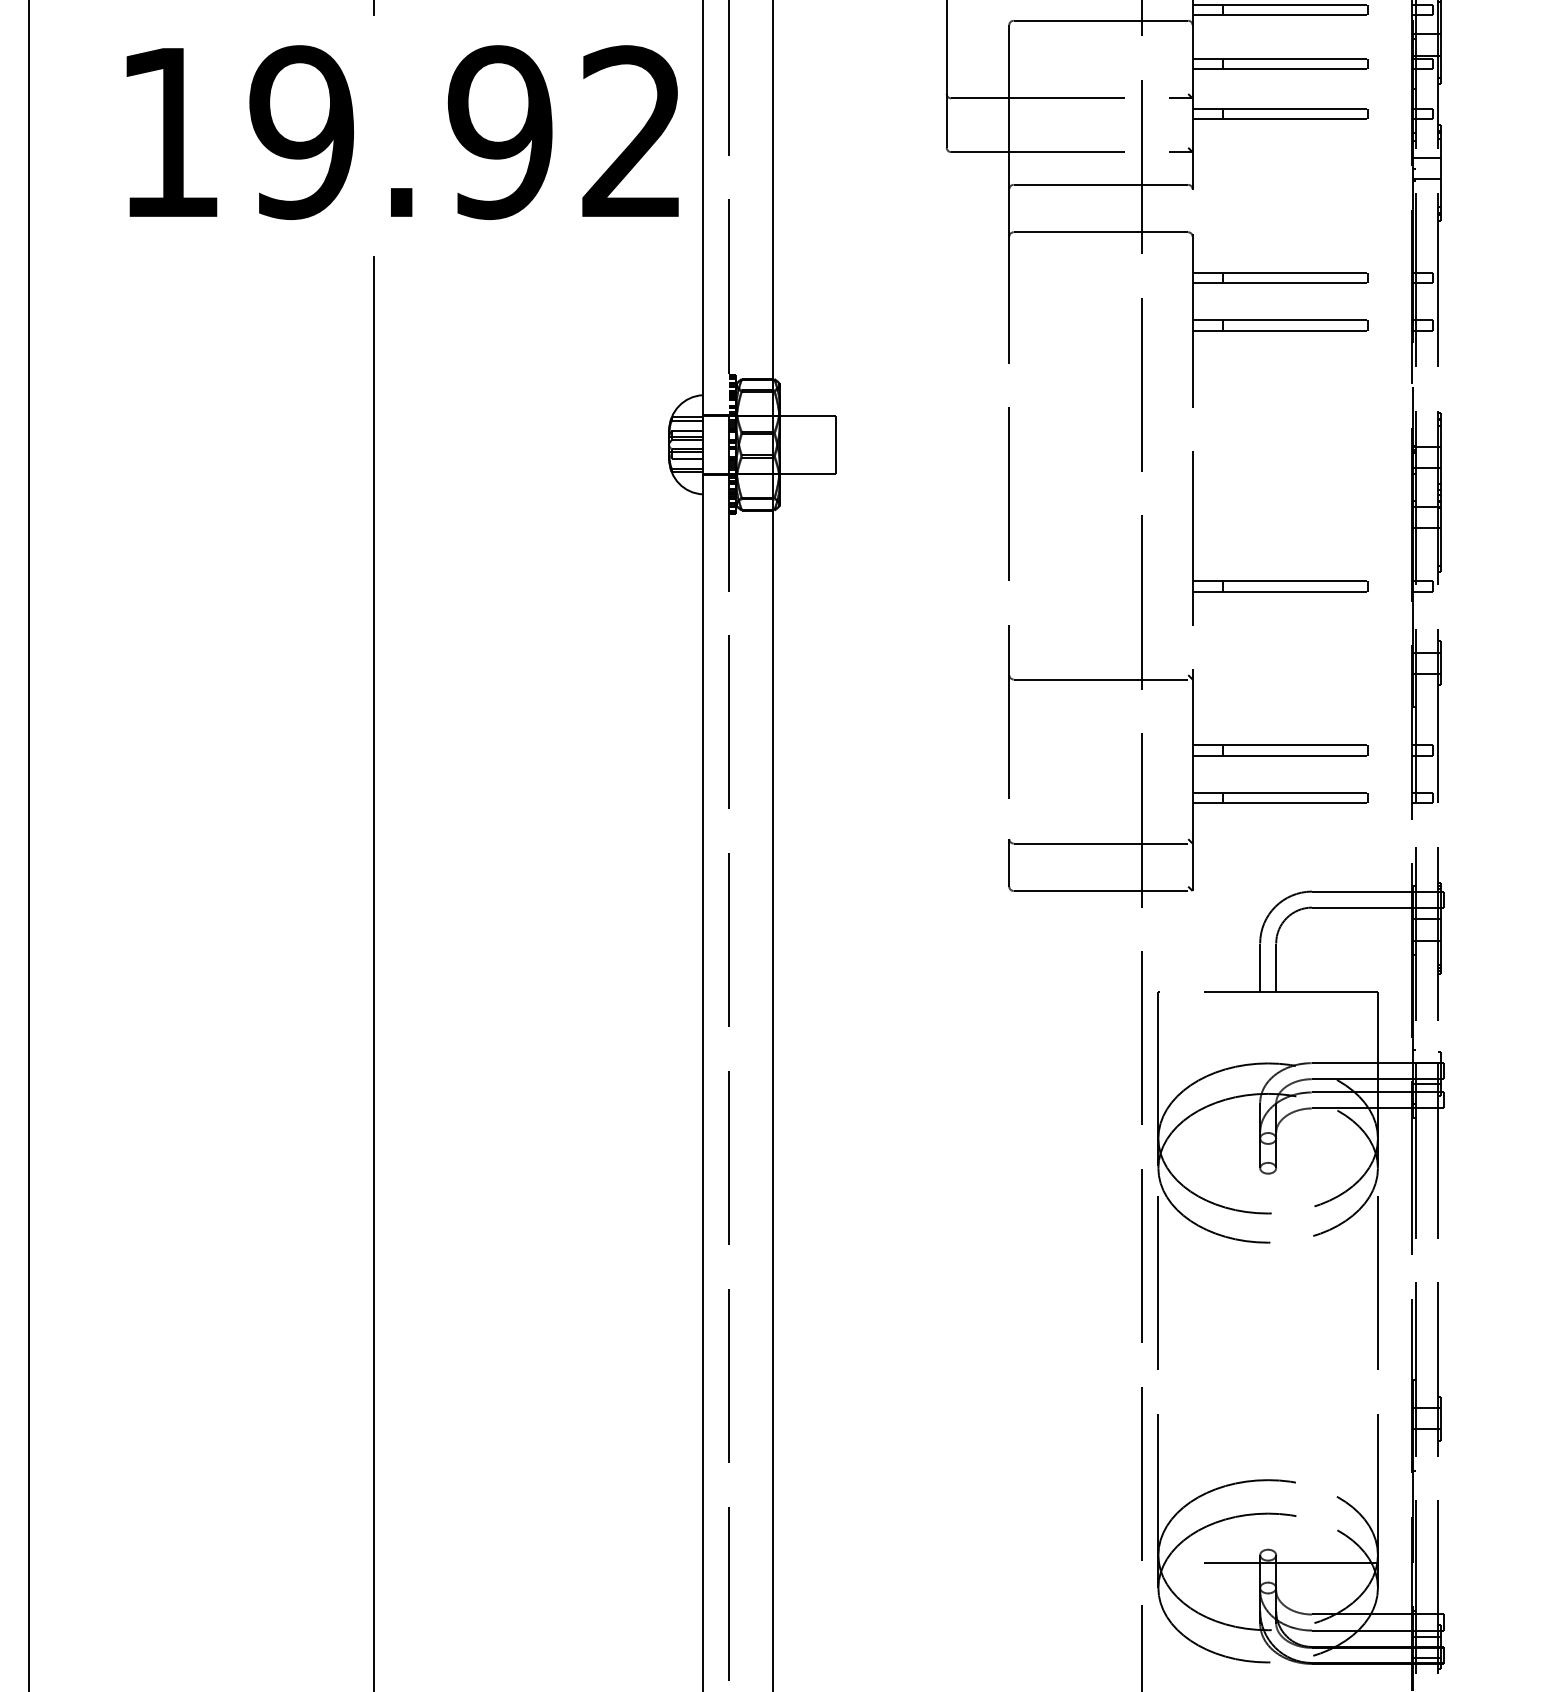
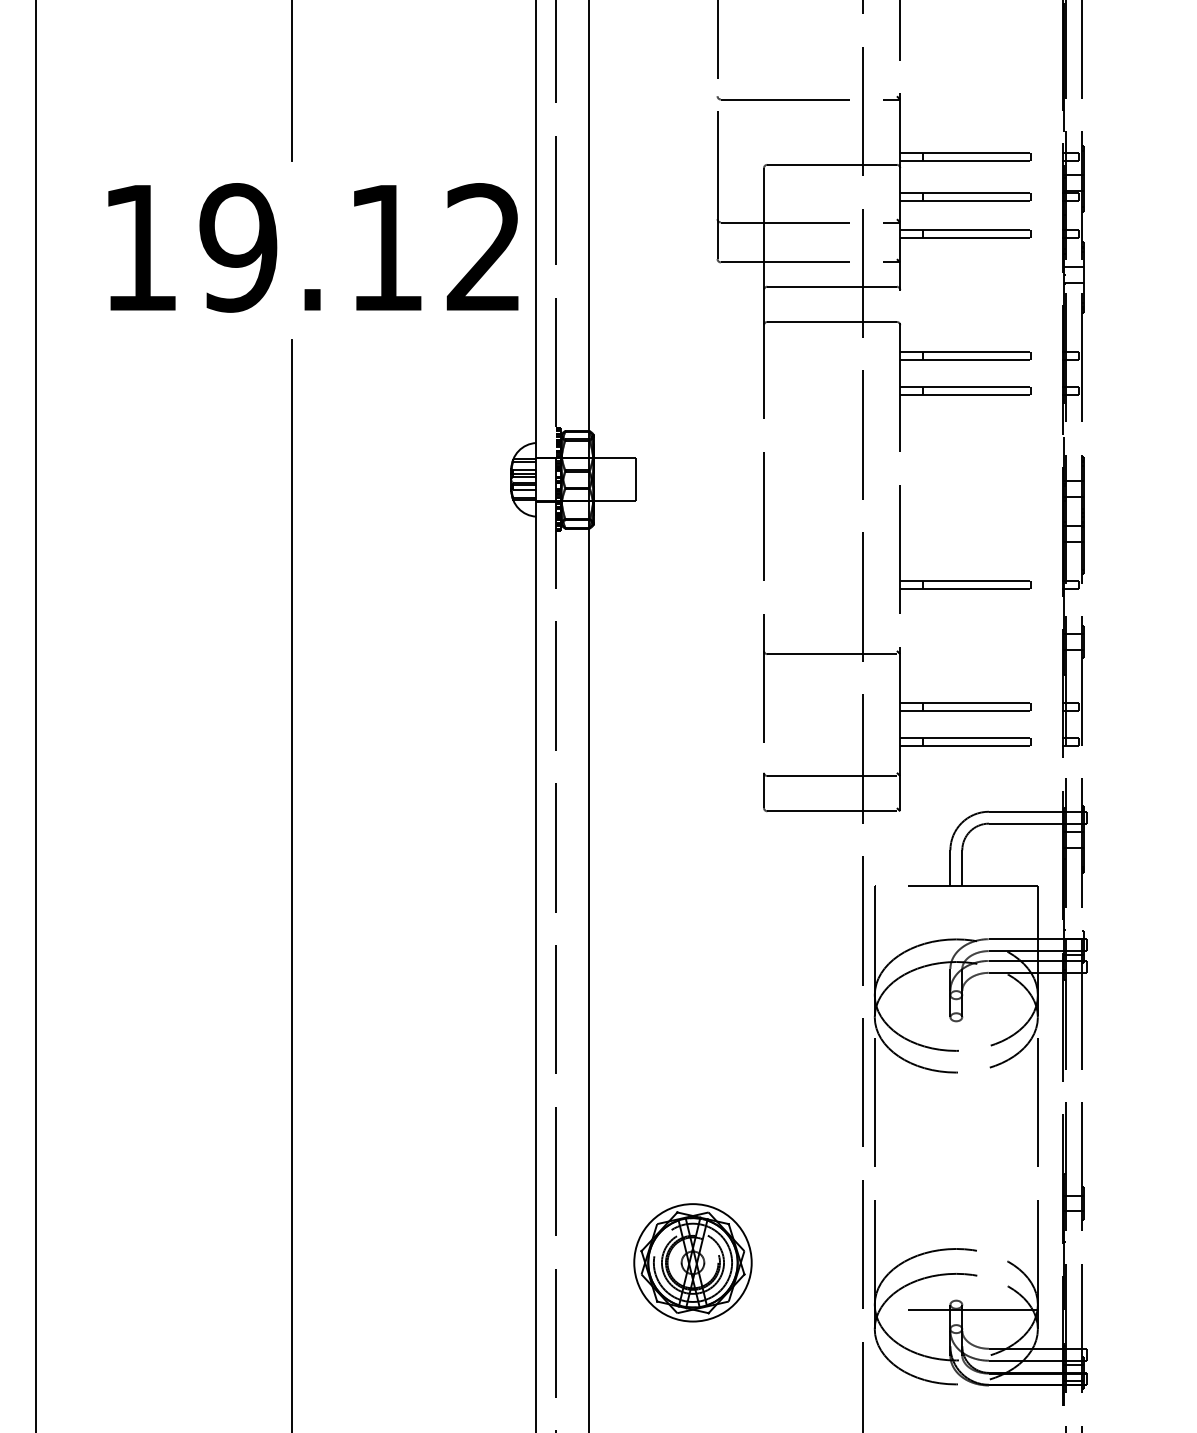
text: (499, 132) -> (385, 247), 19.92 -> 19.12
part: (913, 1498) -> (692, 1262), added

